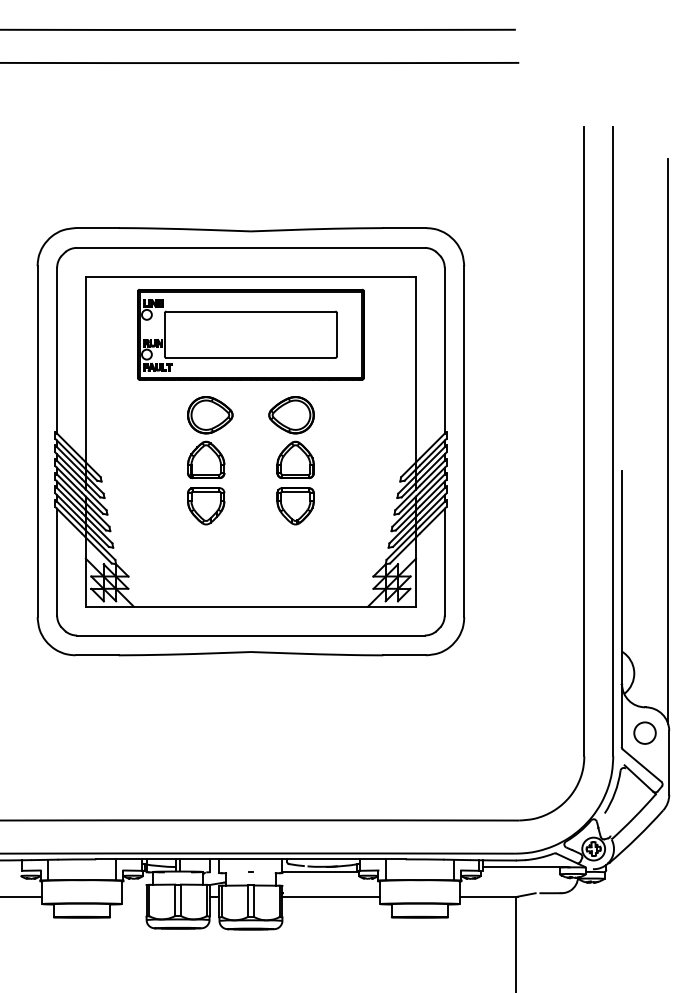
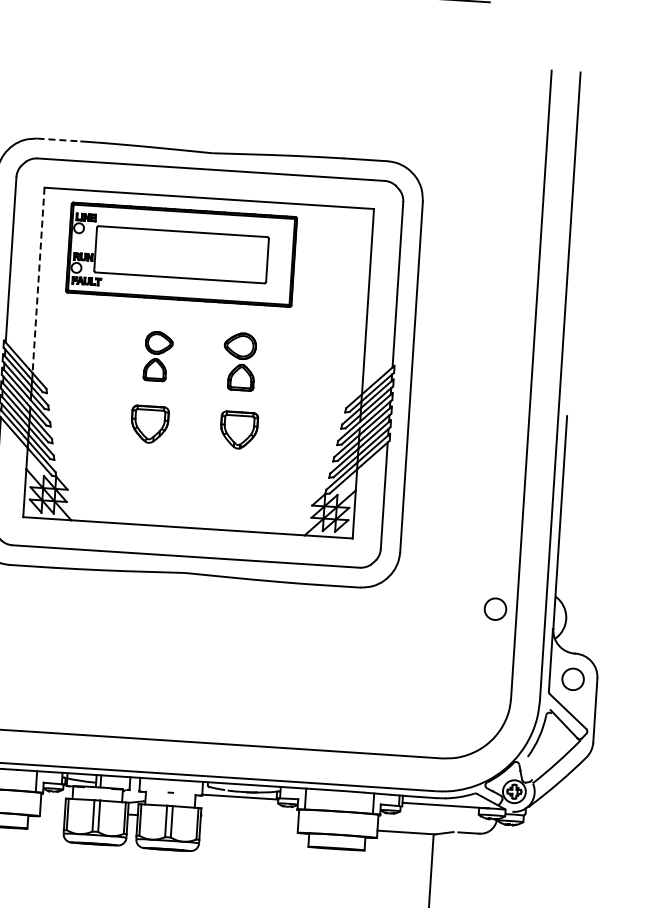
line: (97, 228) -> (59, 140), solid -> dashed
part: (250, 334) -> (181, 254), moved
line: (85, 369) -> (38, 280), solid -> dashed
part: (210, 437) -> (158, 356), size x0.6
part: (291, 437) -> (239, 361), size x0.7
line: (668, 441) -> (615, 389), removed
circle: (562, 667) -> (494, 608), added
line: (331, 896) -> (249, 822), removed

